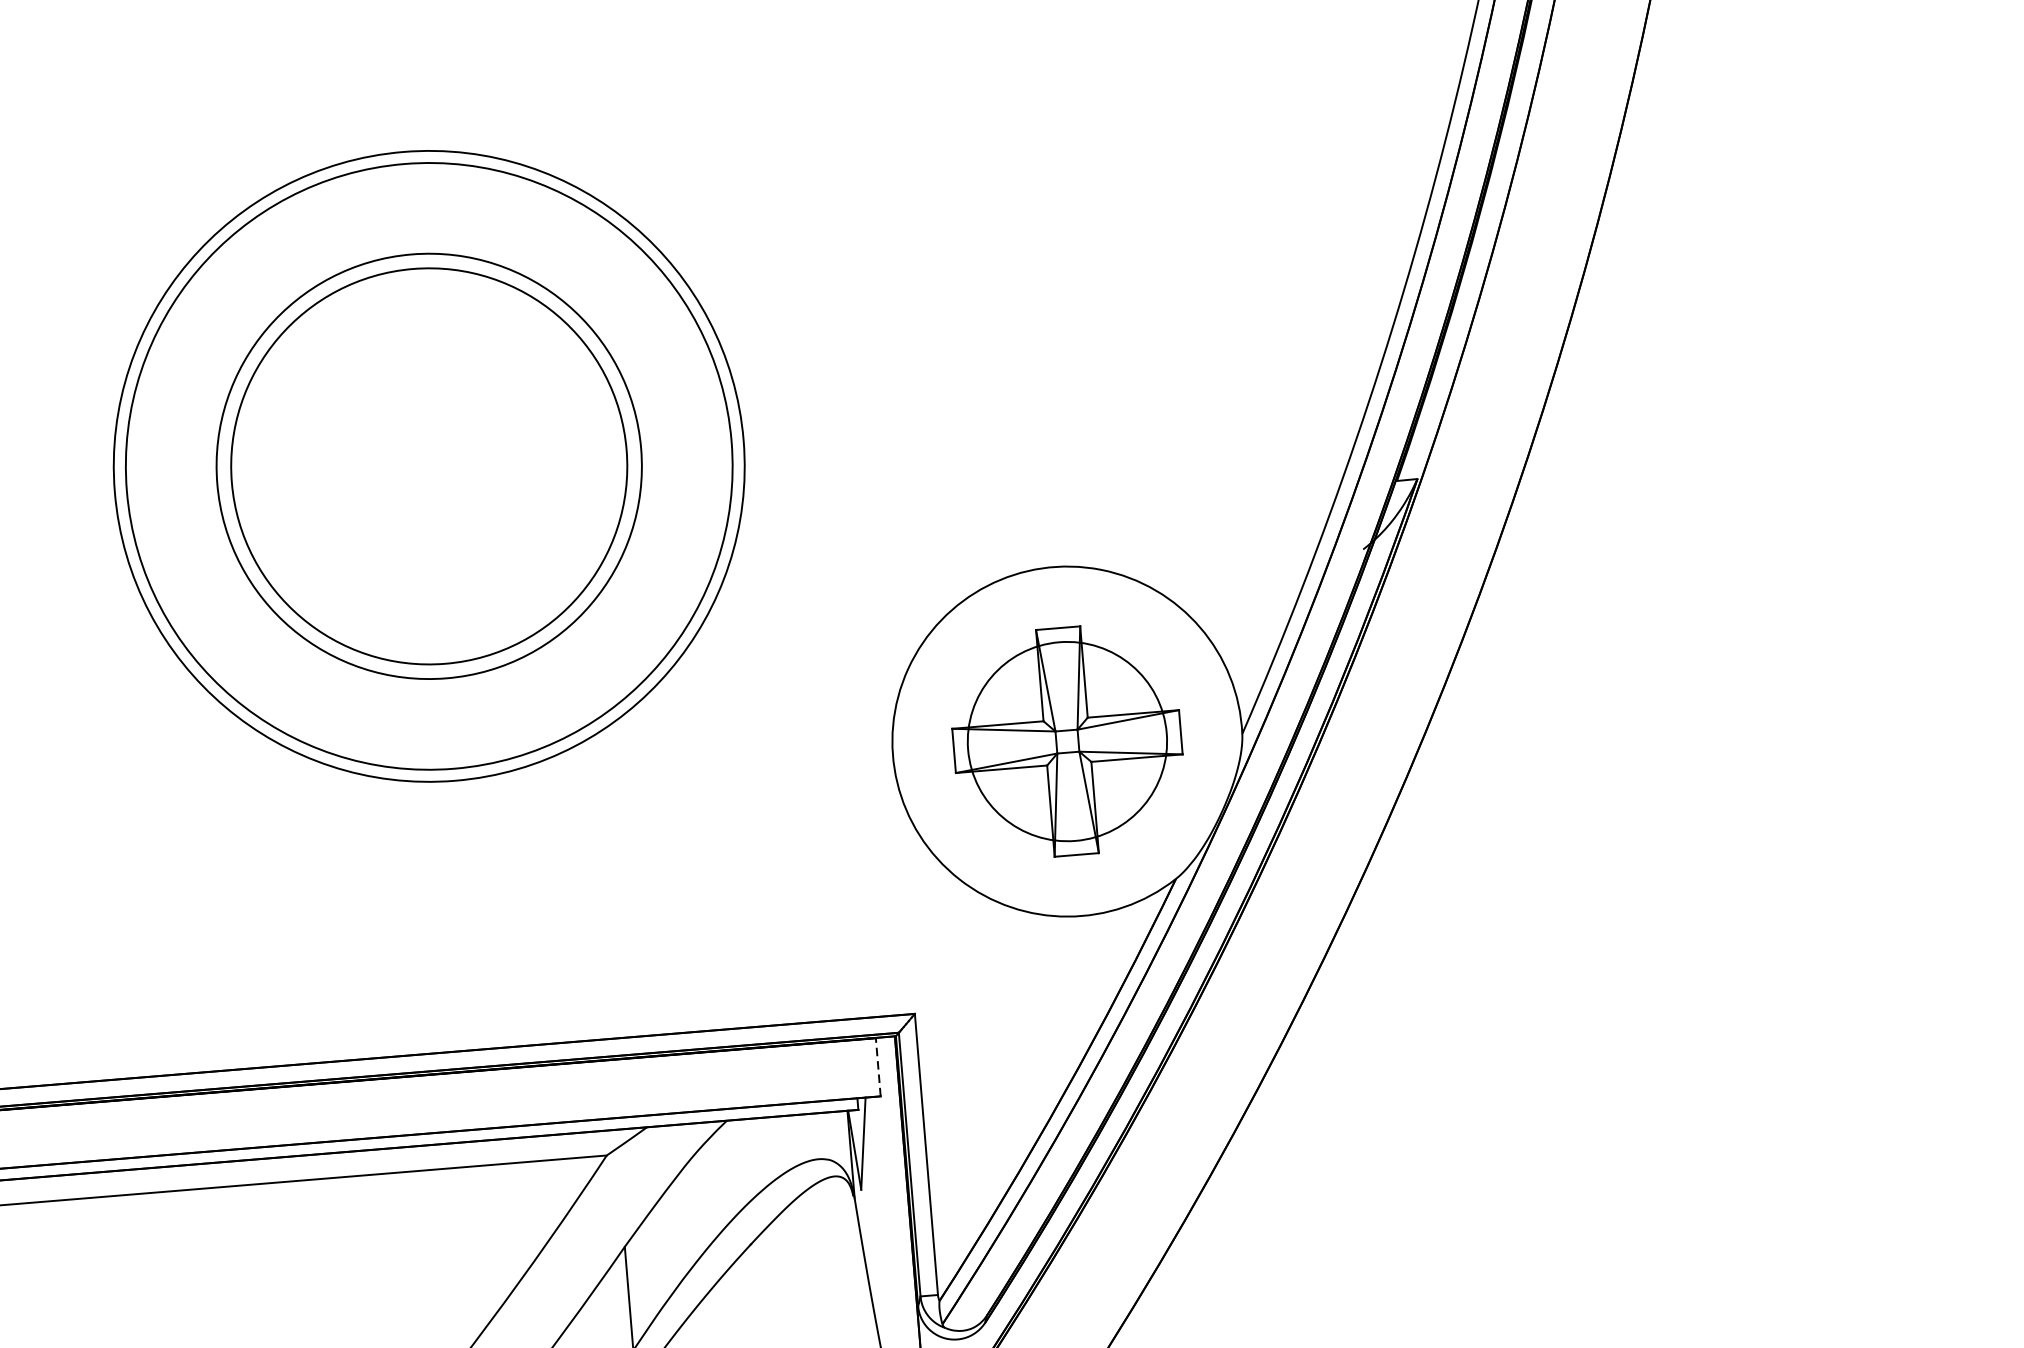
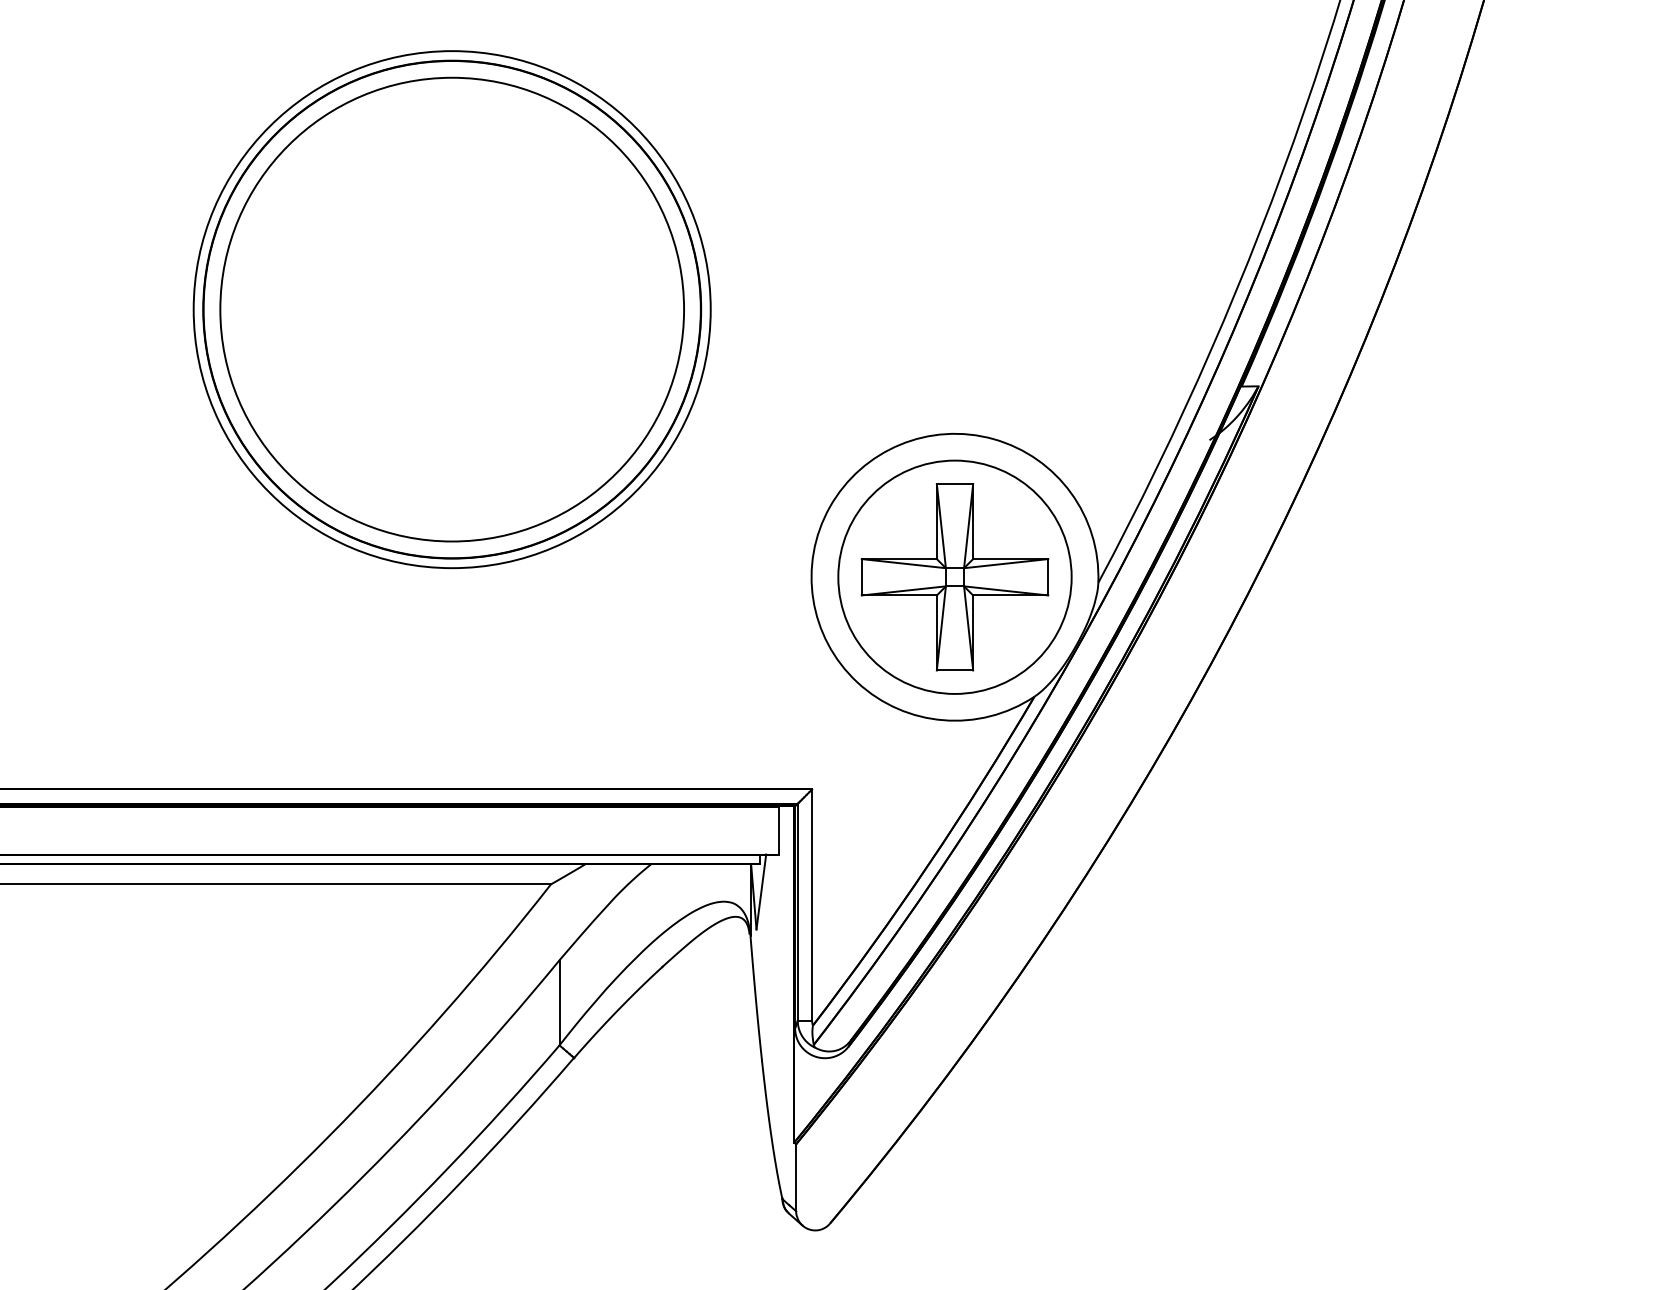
circle: (429, 466) -> (452, 309), size x1.43
circle: (429, 466) -> (452, 309), size x1.43
circle: (1066, 740) -> (954, 576), size x1.43
line: (878, 1067) -> (778, 830), dashed -> solid

